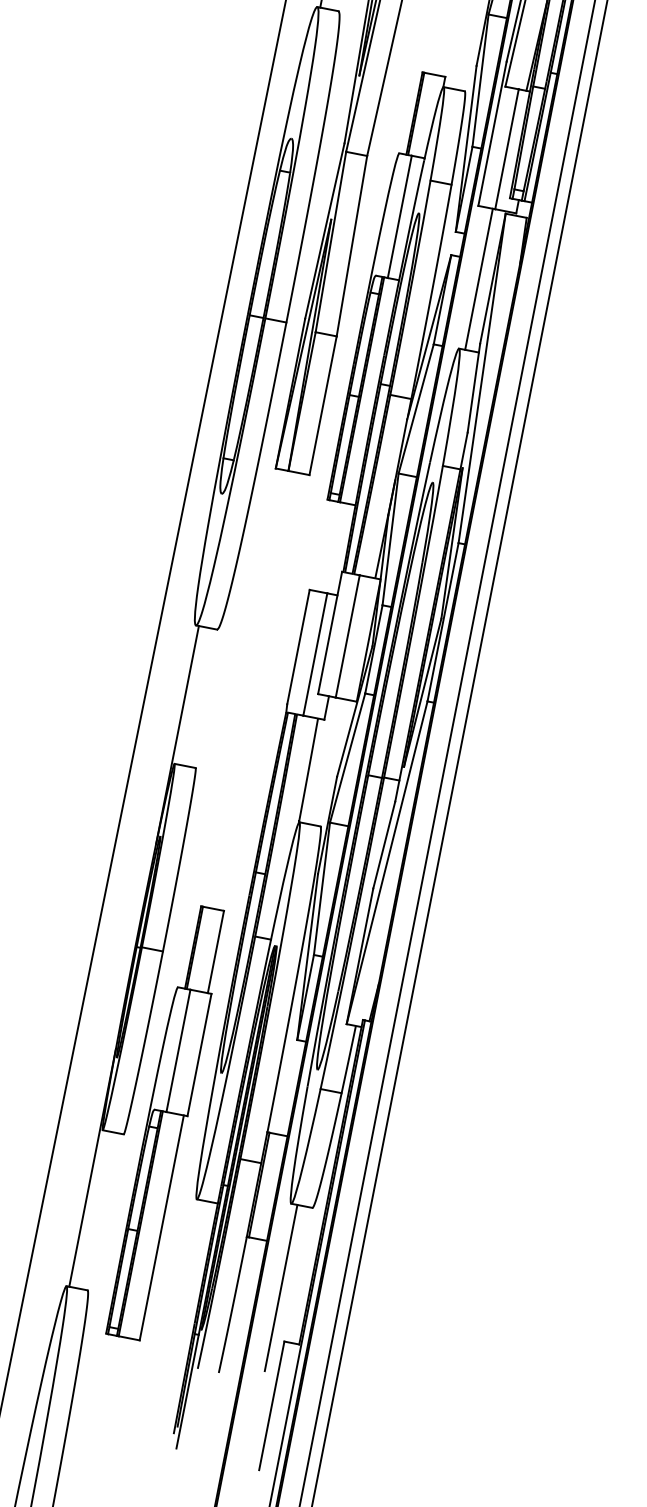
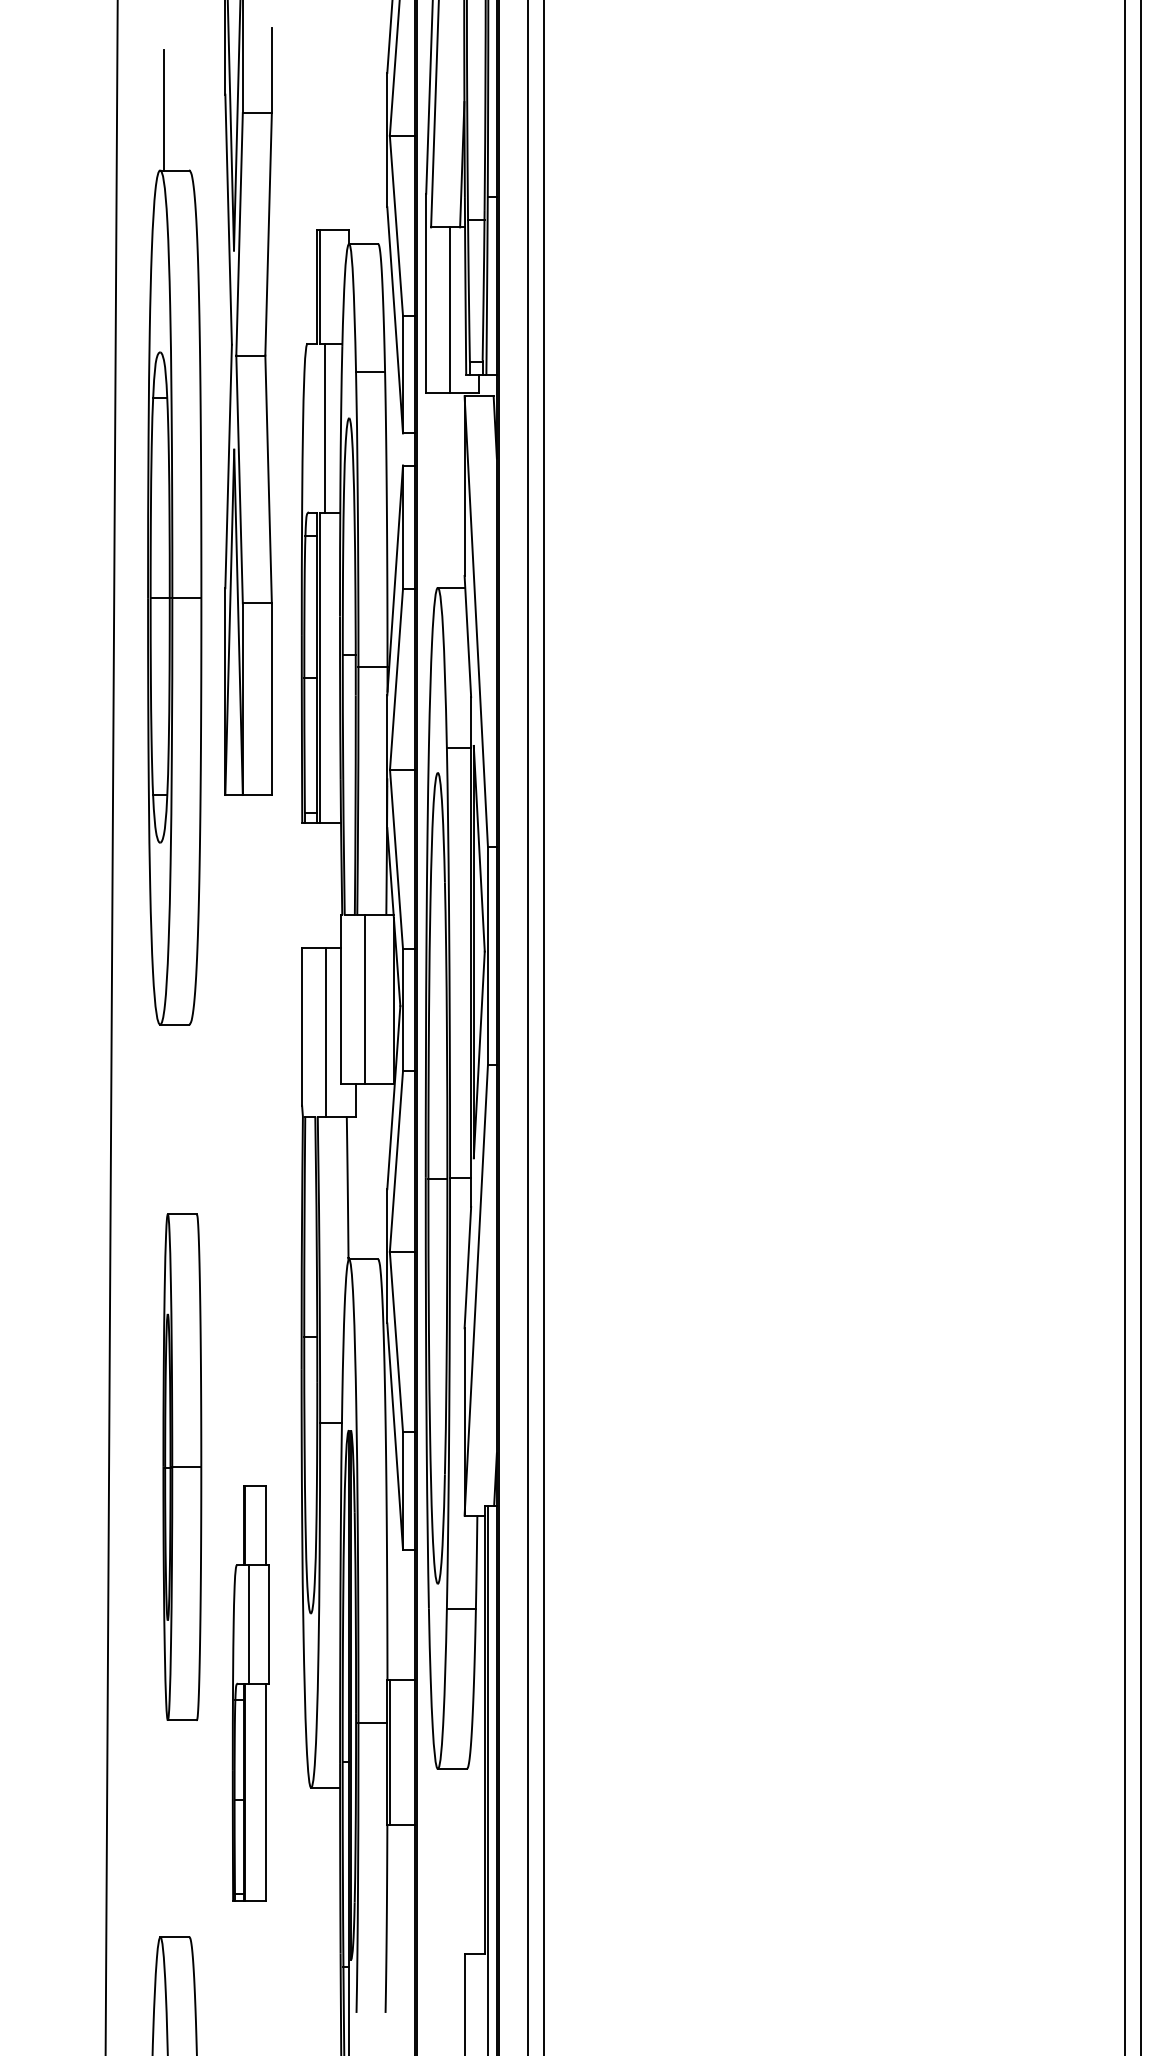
line: (479, 278) -> (446, 489), removed
line: (177, 734) -> (164, 1174), removed
part: (166, 1122) -> (250, 1693), size x0.7
line: (92, 1168) -> (164, 1773), removed
line: (281, 1287) -> (446, 1883), removed

